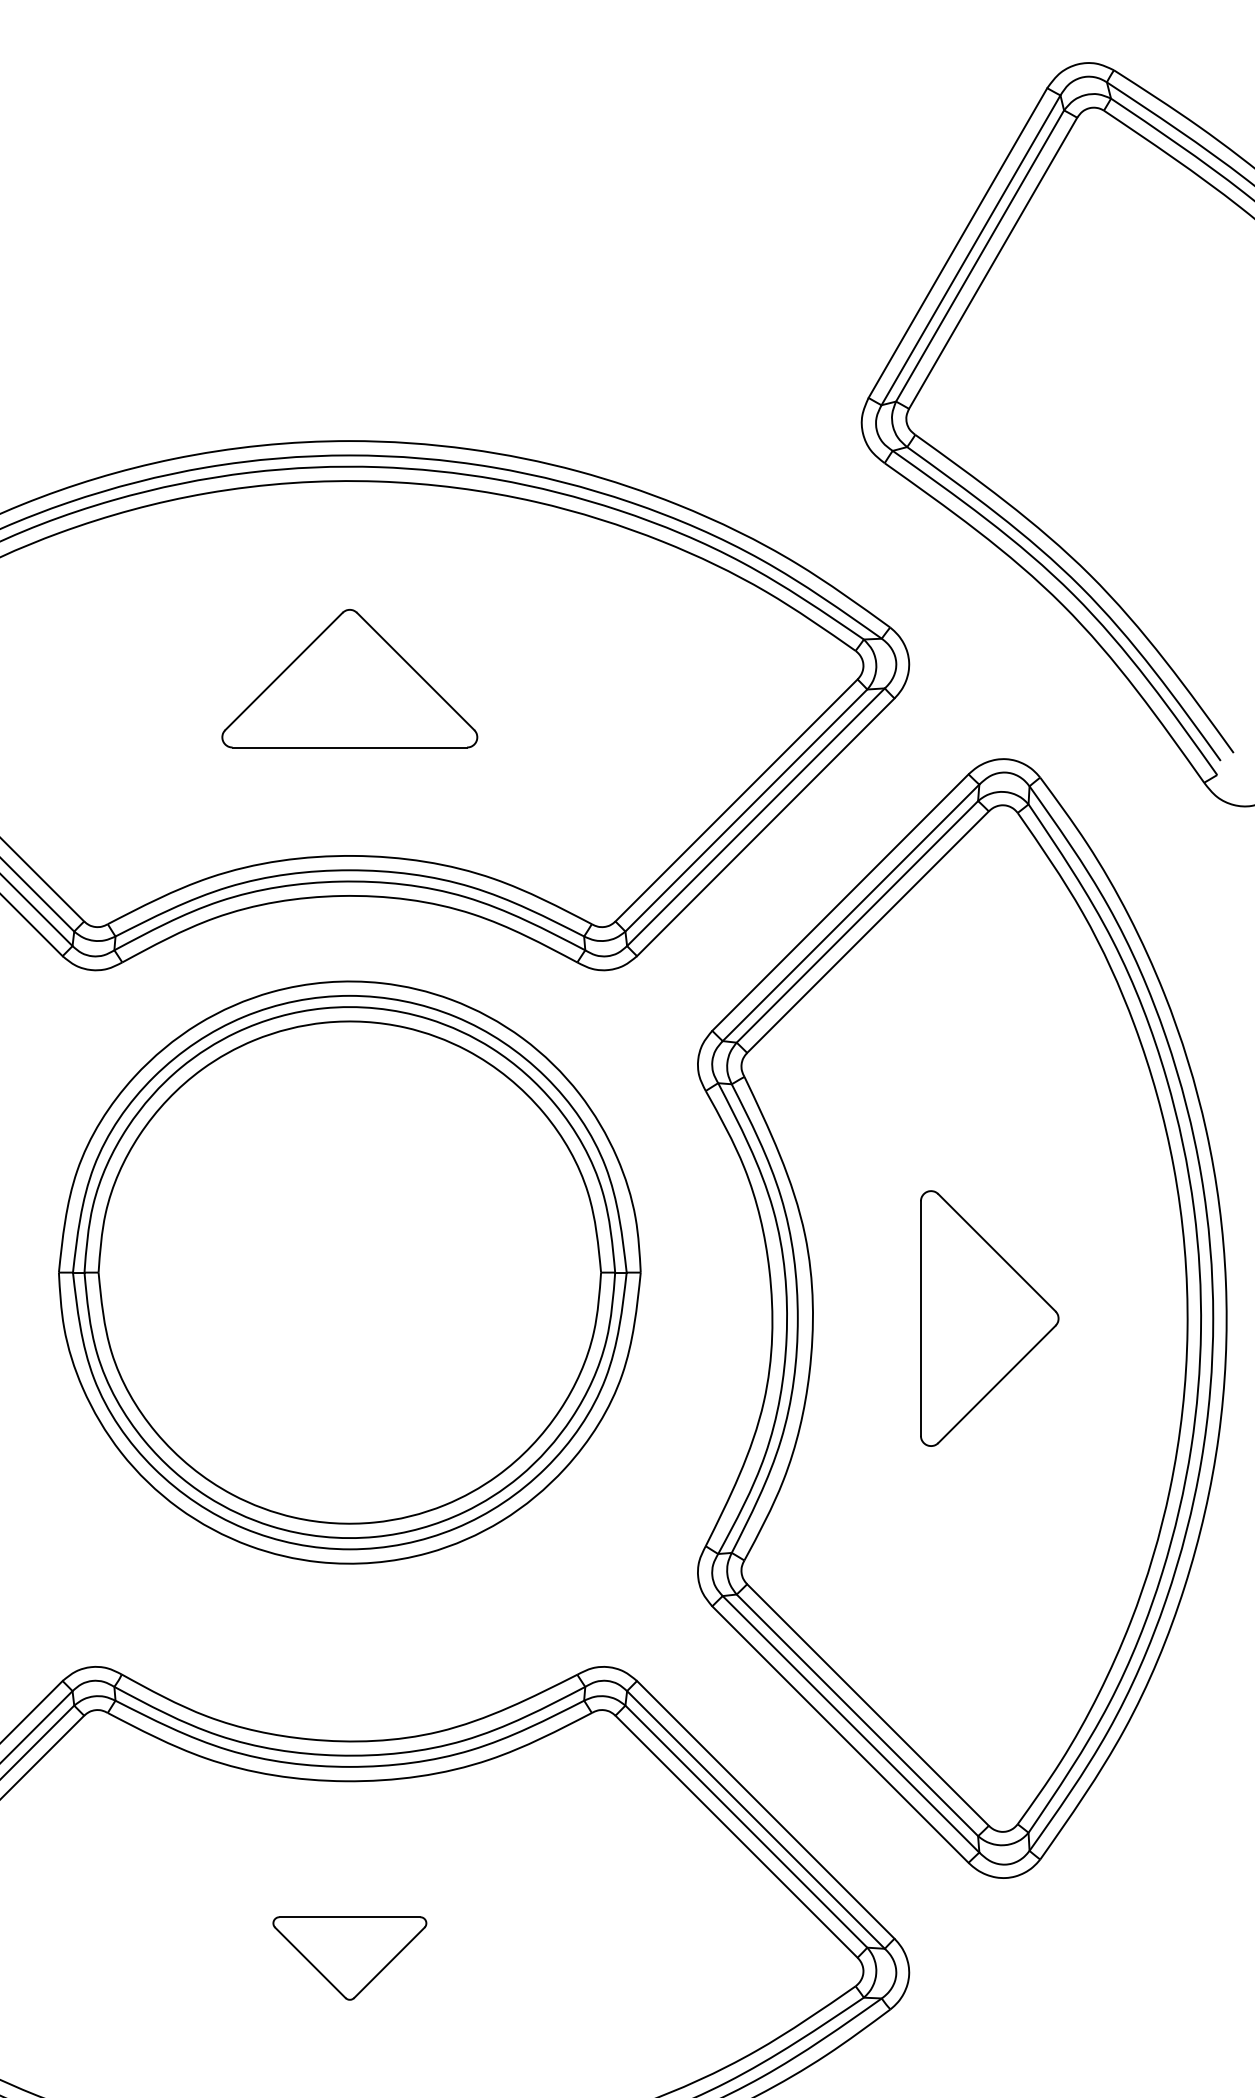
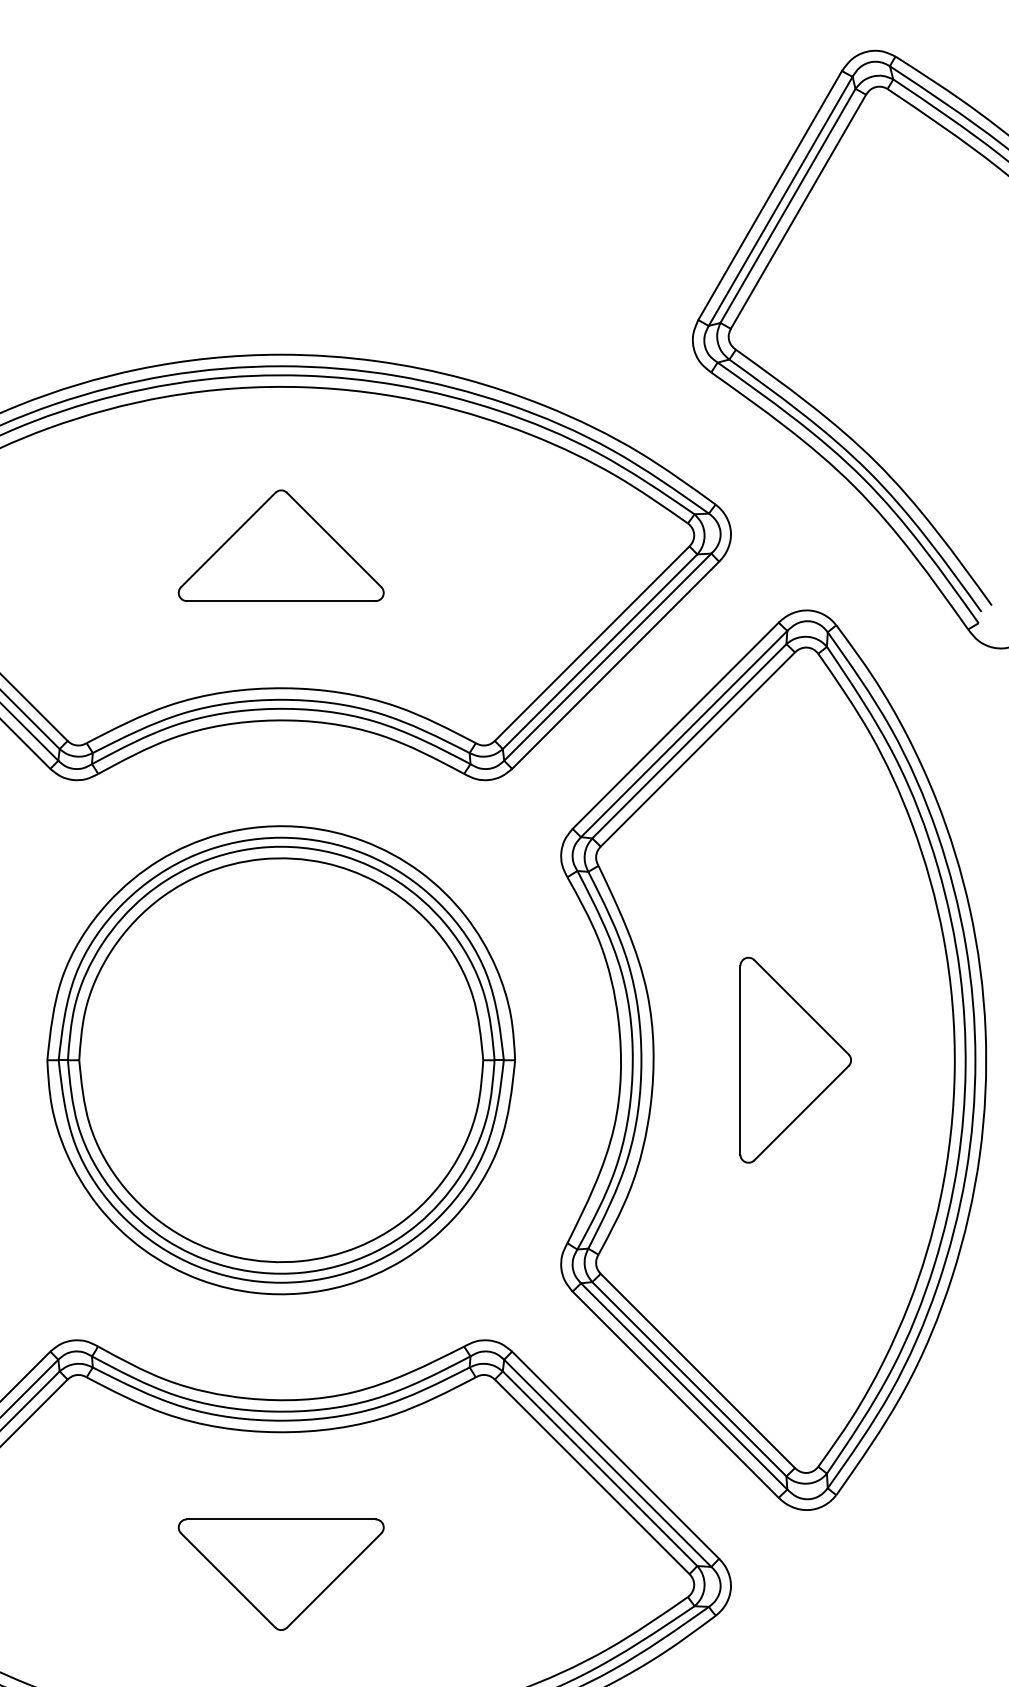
part: (349, 1272) -> (280, 1060), moved
part: (349, 1958) -> (280, 1574), size x1.67

